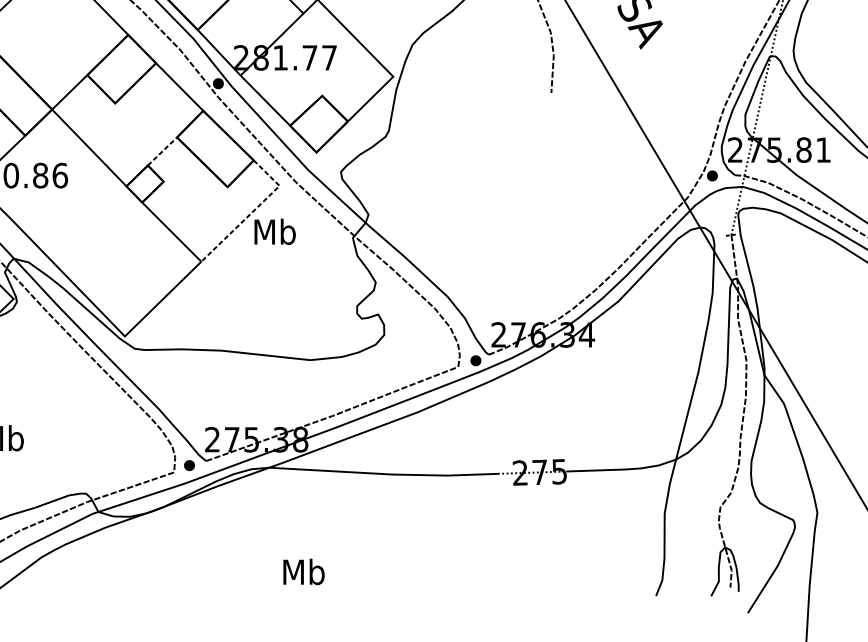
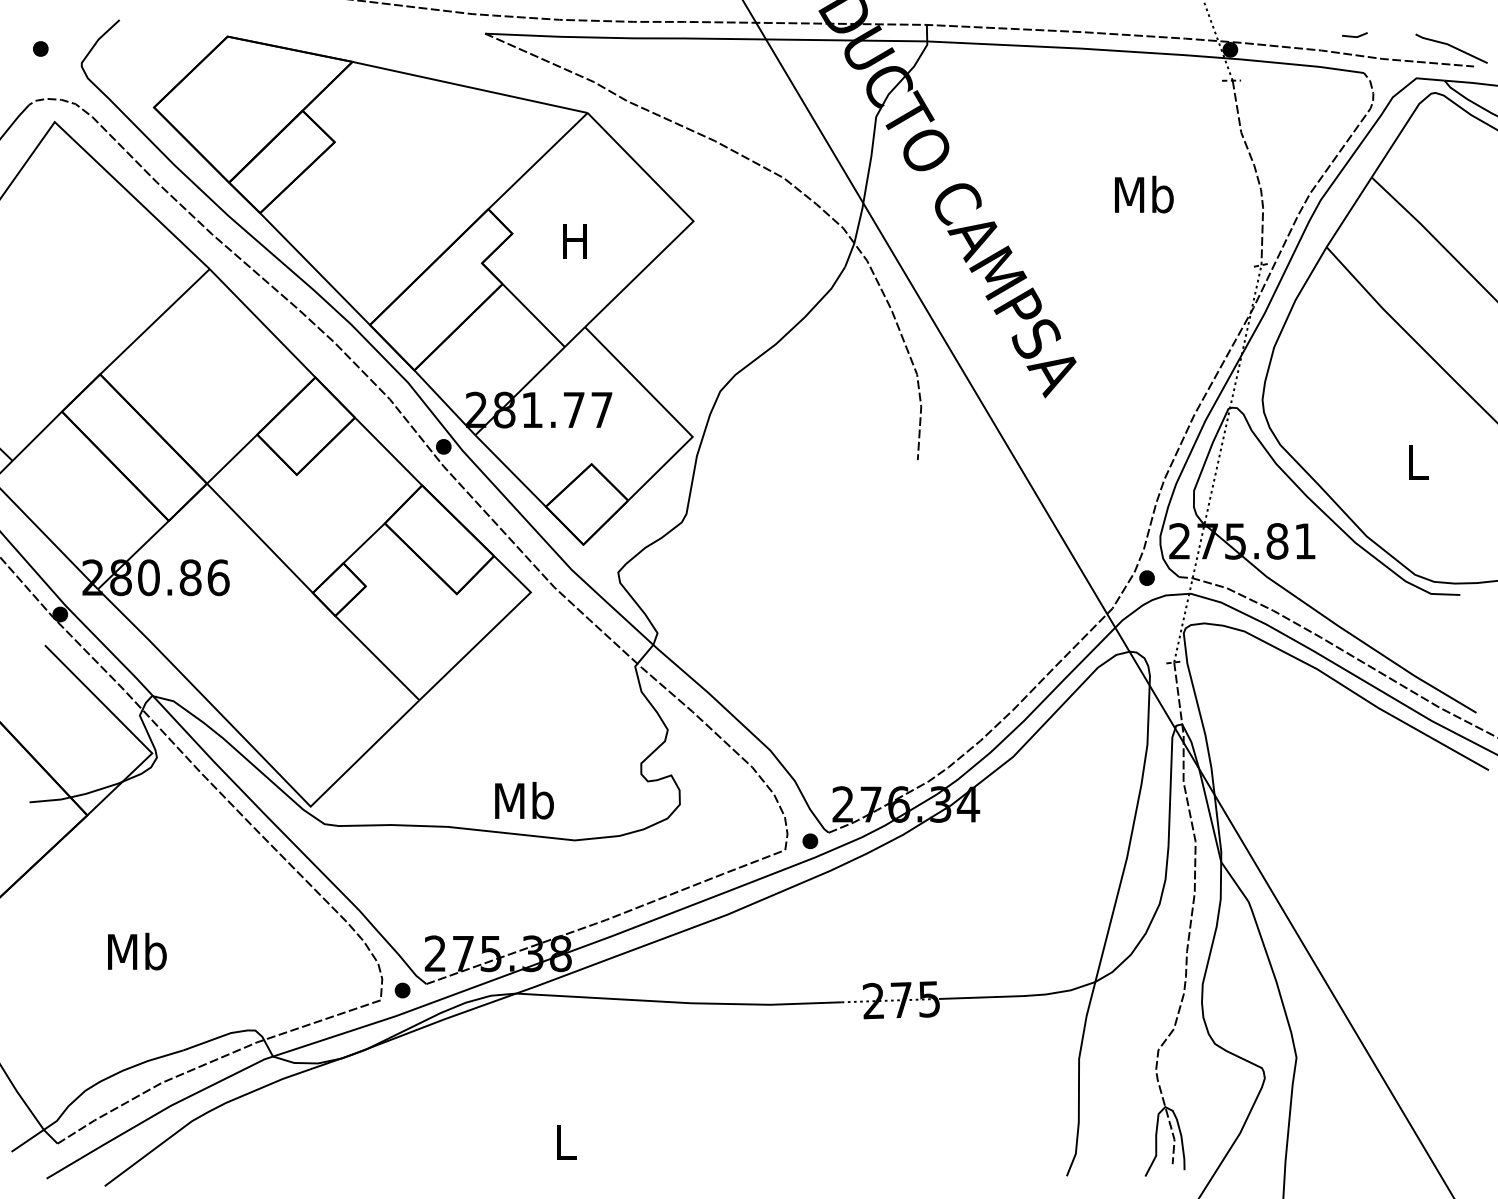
line: (162, 151) -> (364, 543), dashed -> solid
line: (253, 211) -> (493, 628), dashed -> solid
text: (275, 231) -> (524, 800), moved
text: (303, 571) -> (565, 1141), Mb -> L

